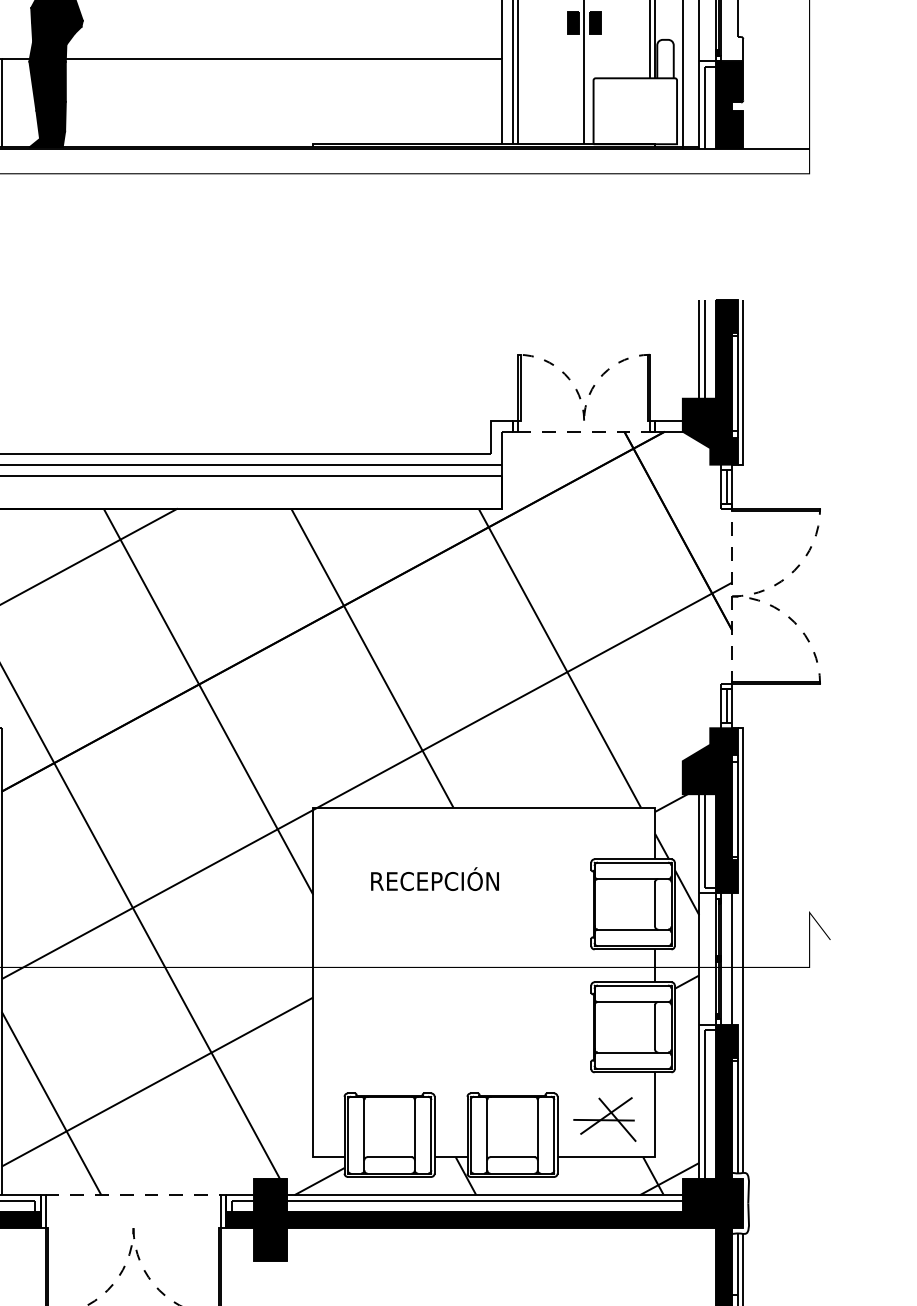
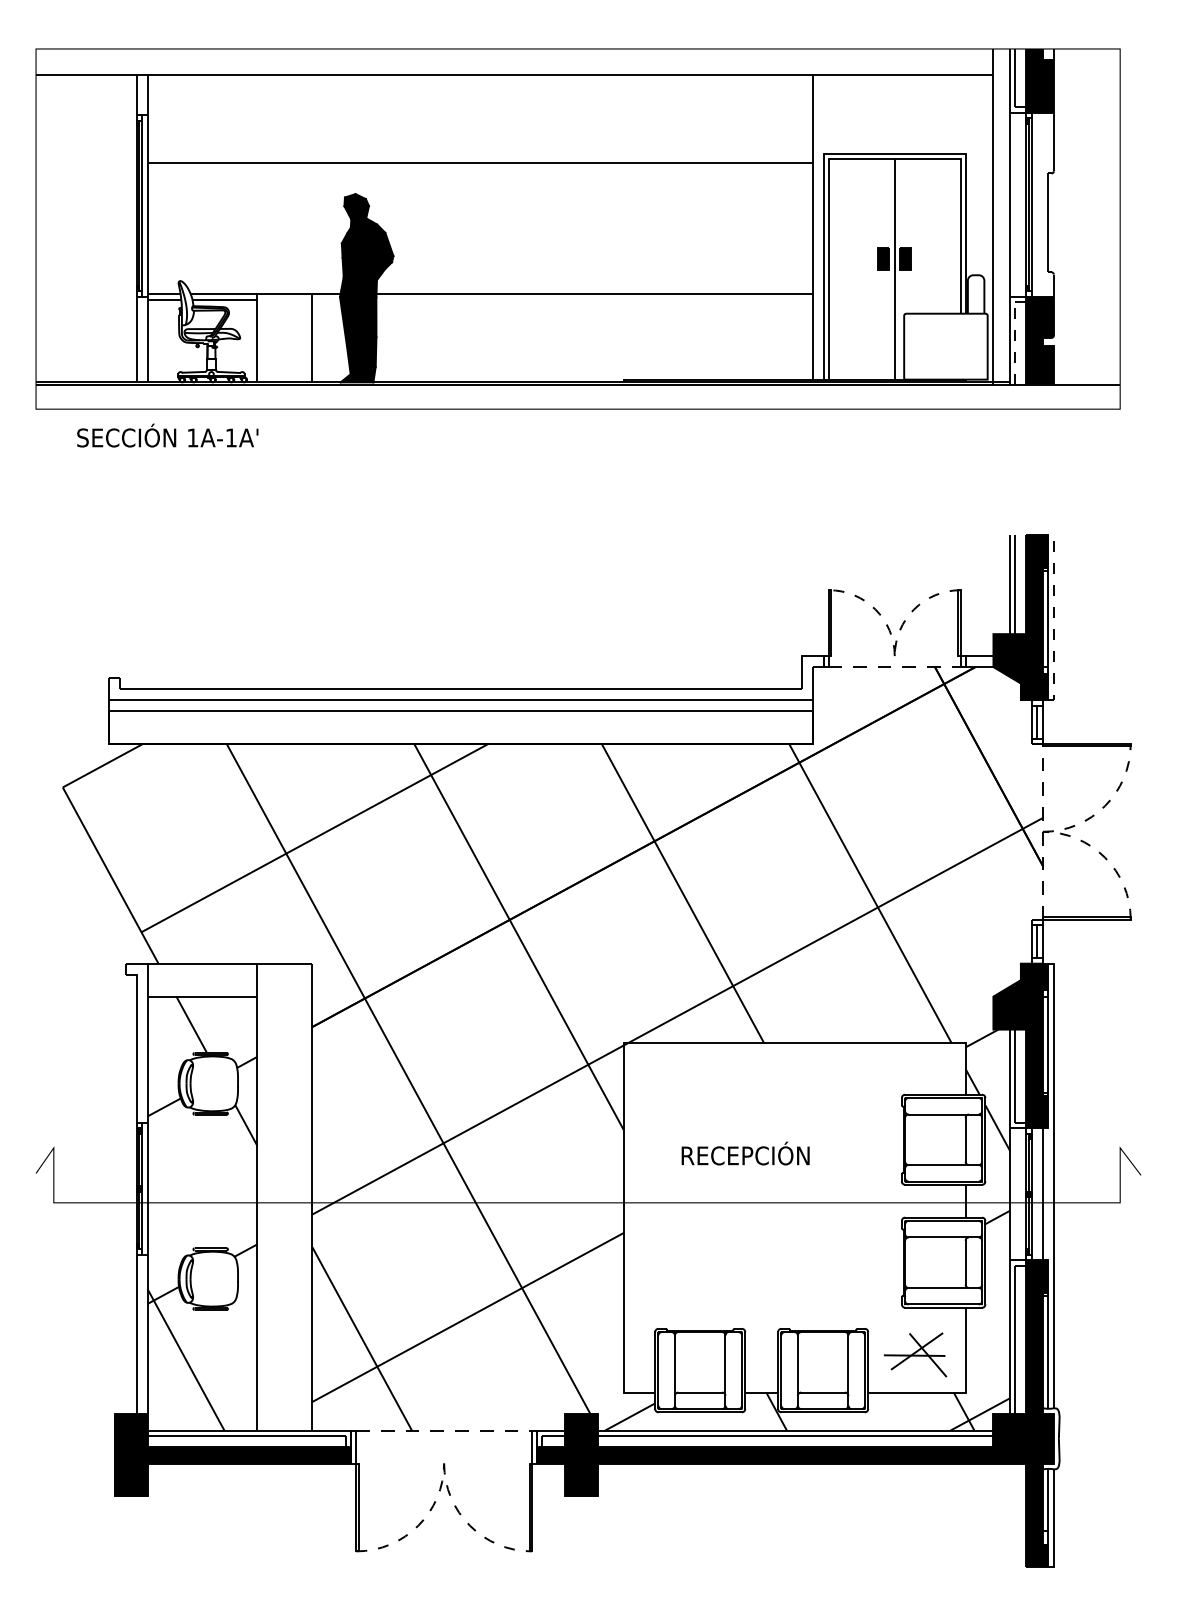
line: (704, 107) -> (1015, 342), solid -> dashed
line: (742, 386) -> (1053, 621), solid -> dashed
text: (434, 879) -> (745, 1153), moved

